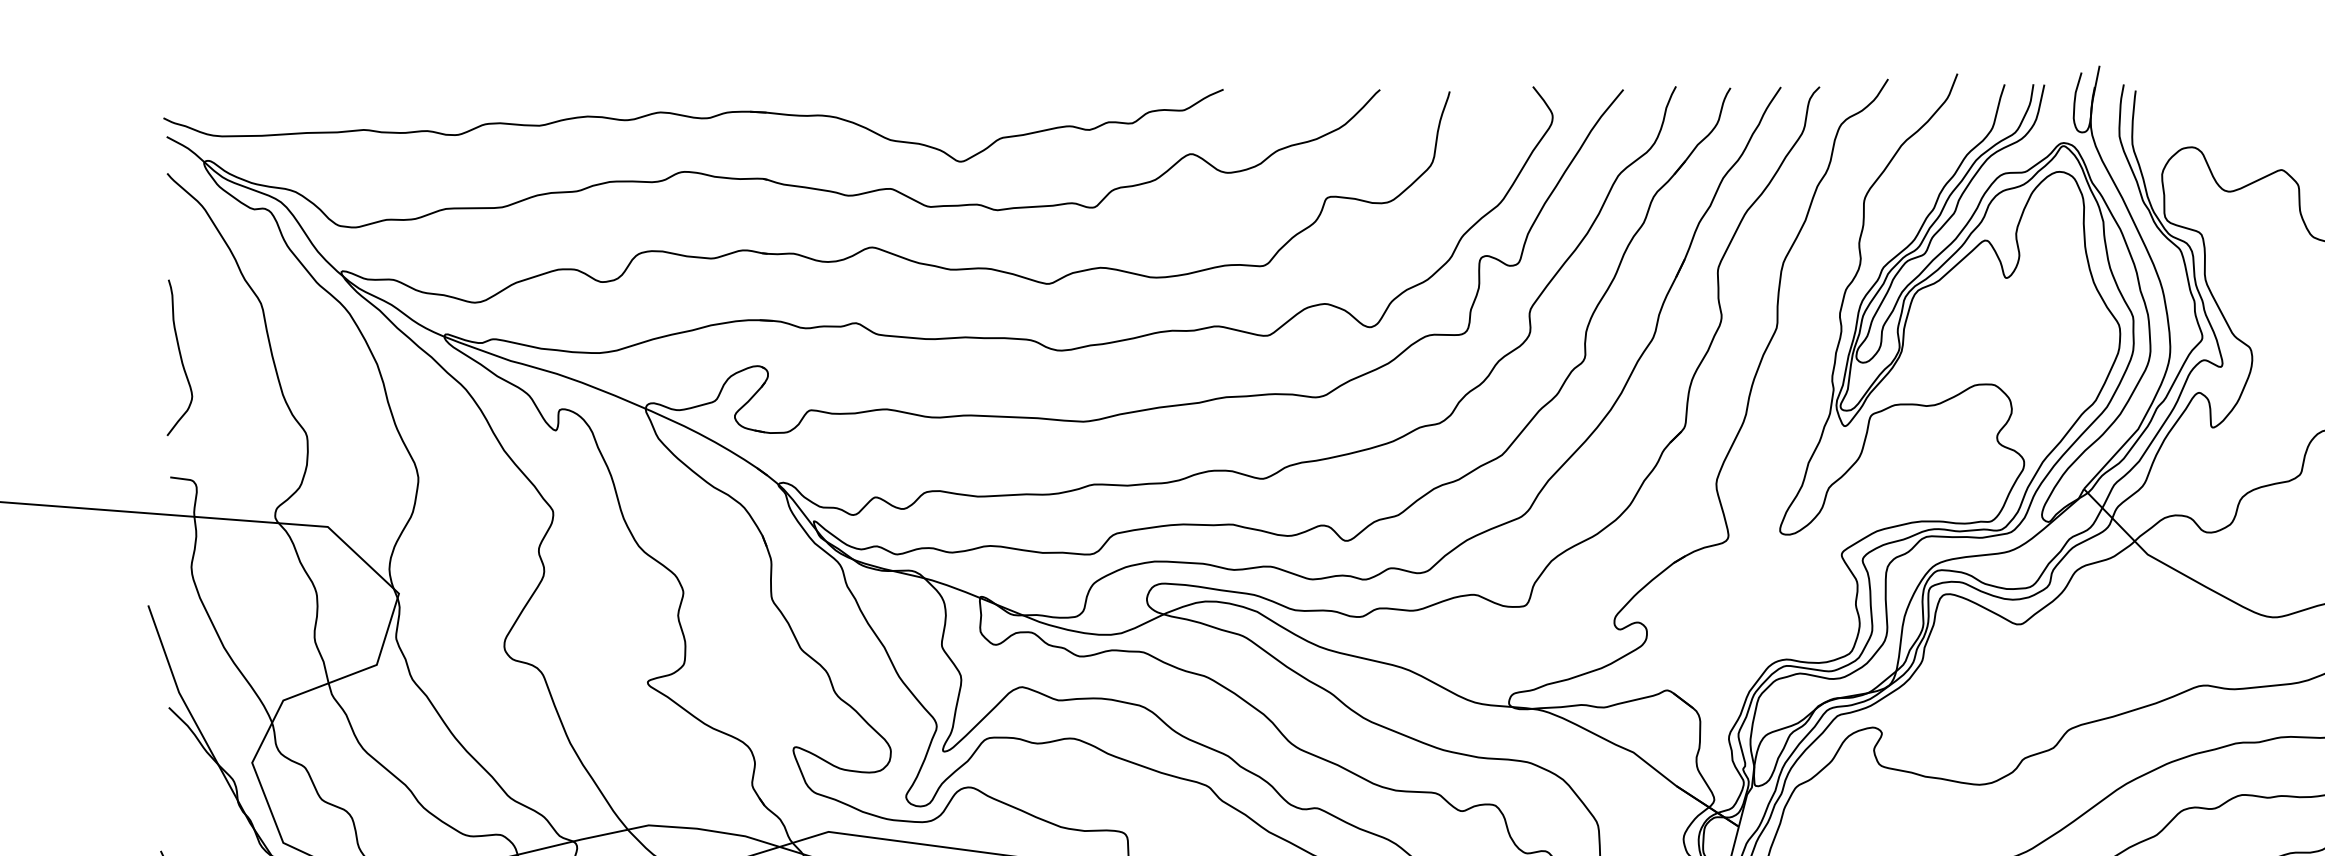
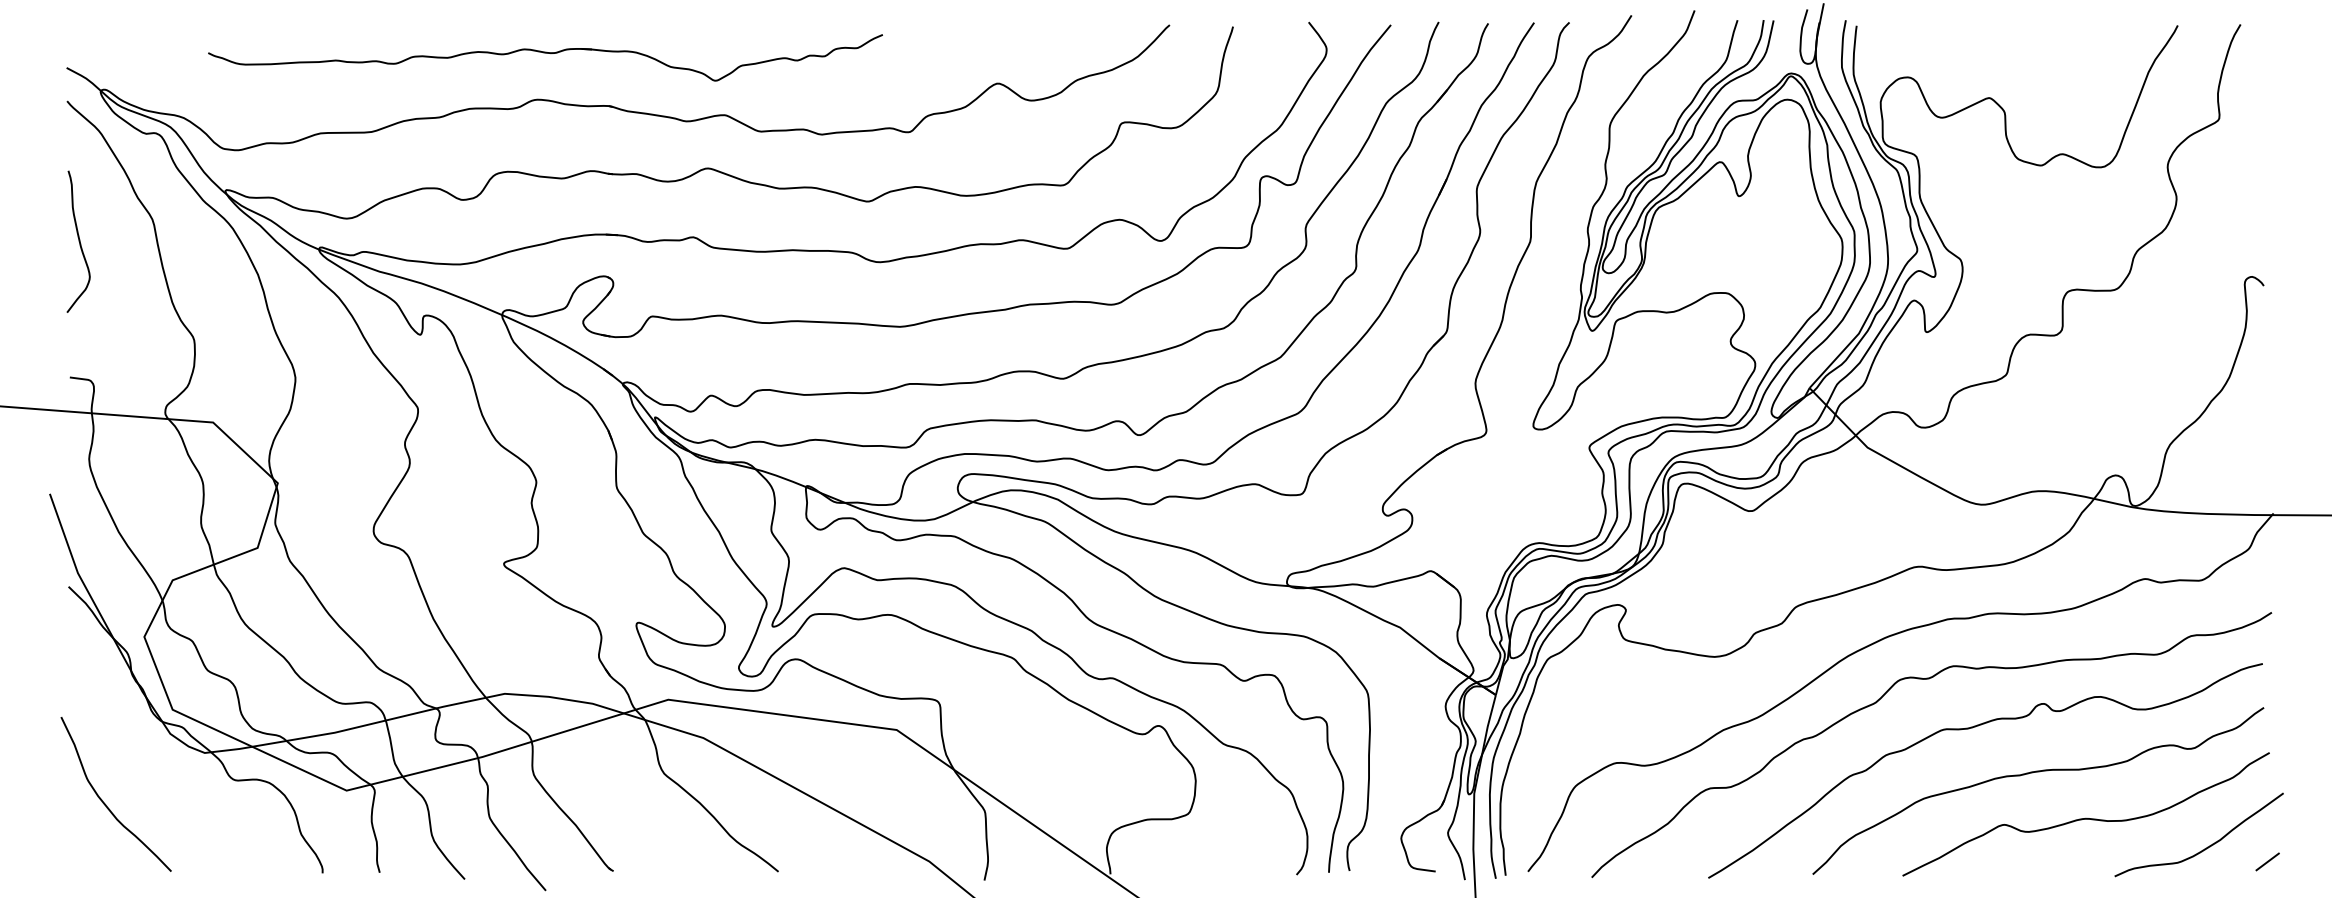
part: (693, 125) -> (545, 57), size x0.7
curve: (179, 357) -> (78, 241), moved

